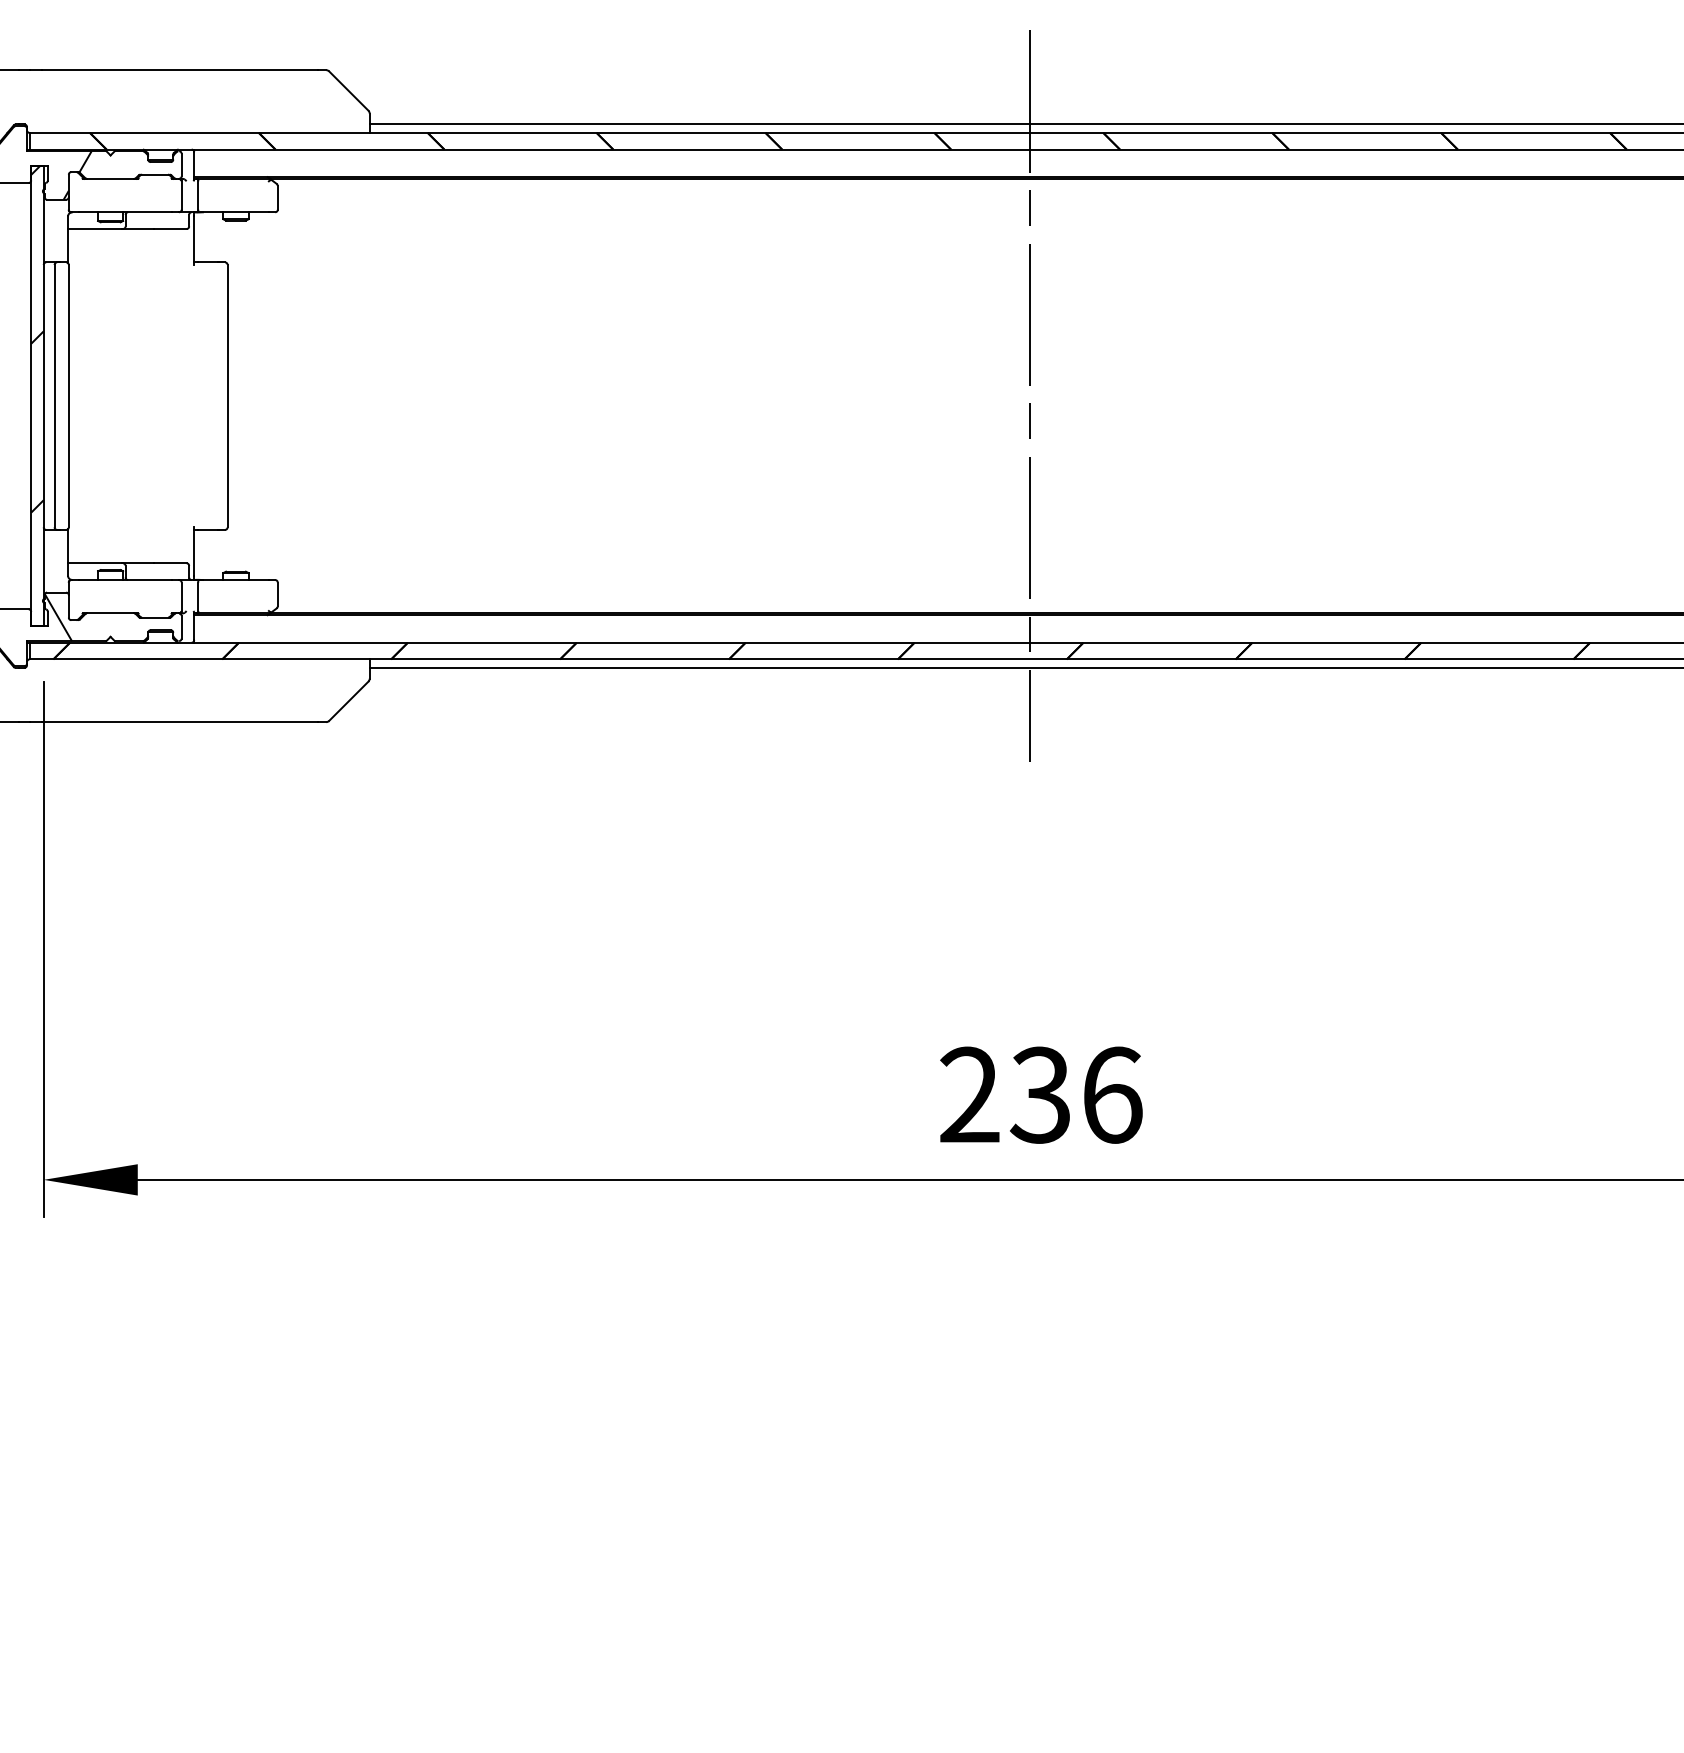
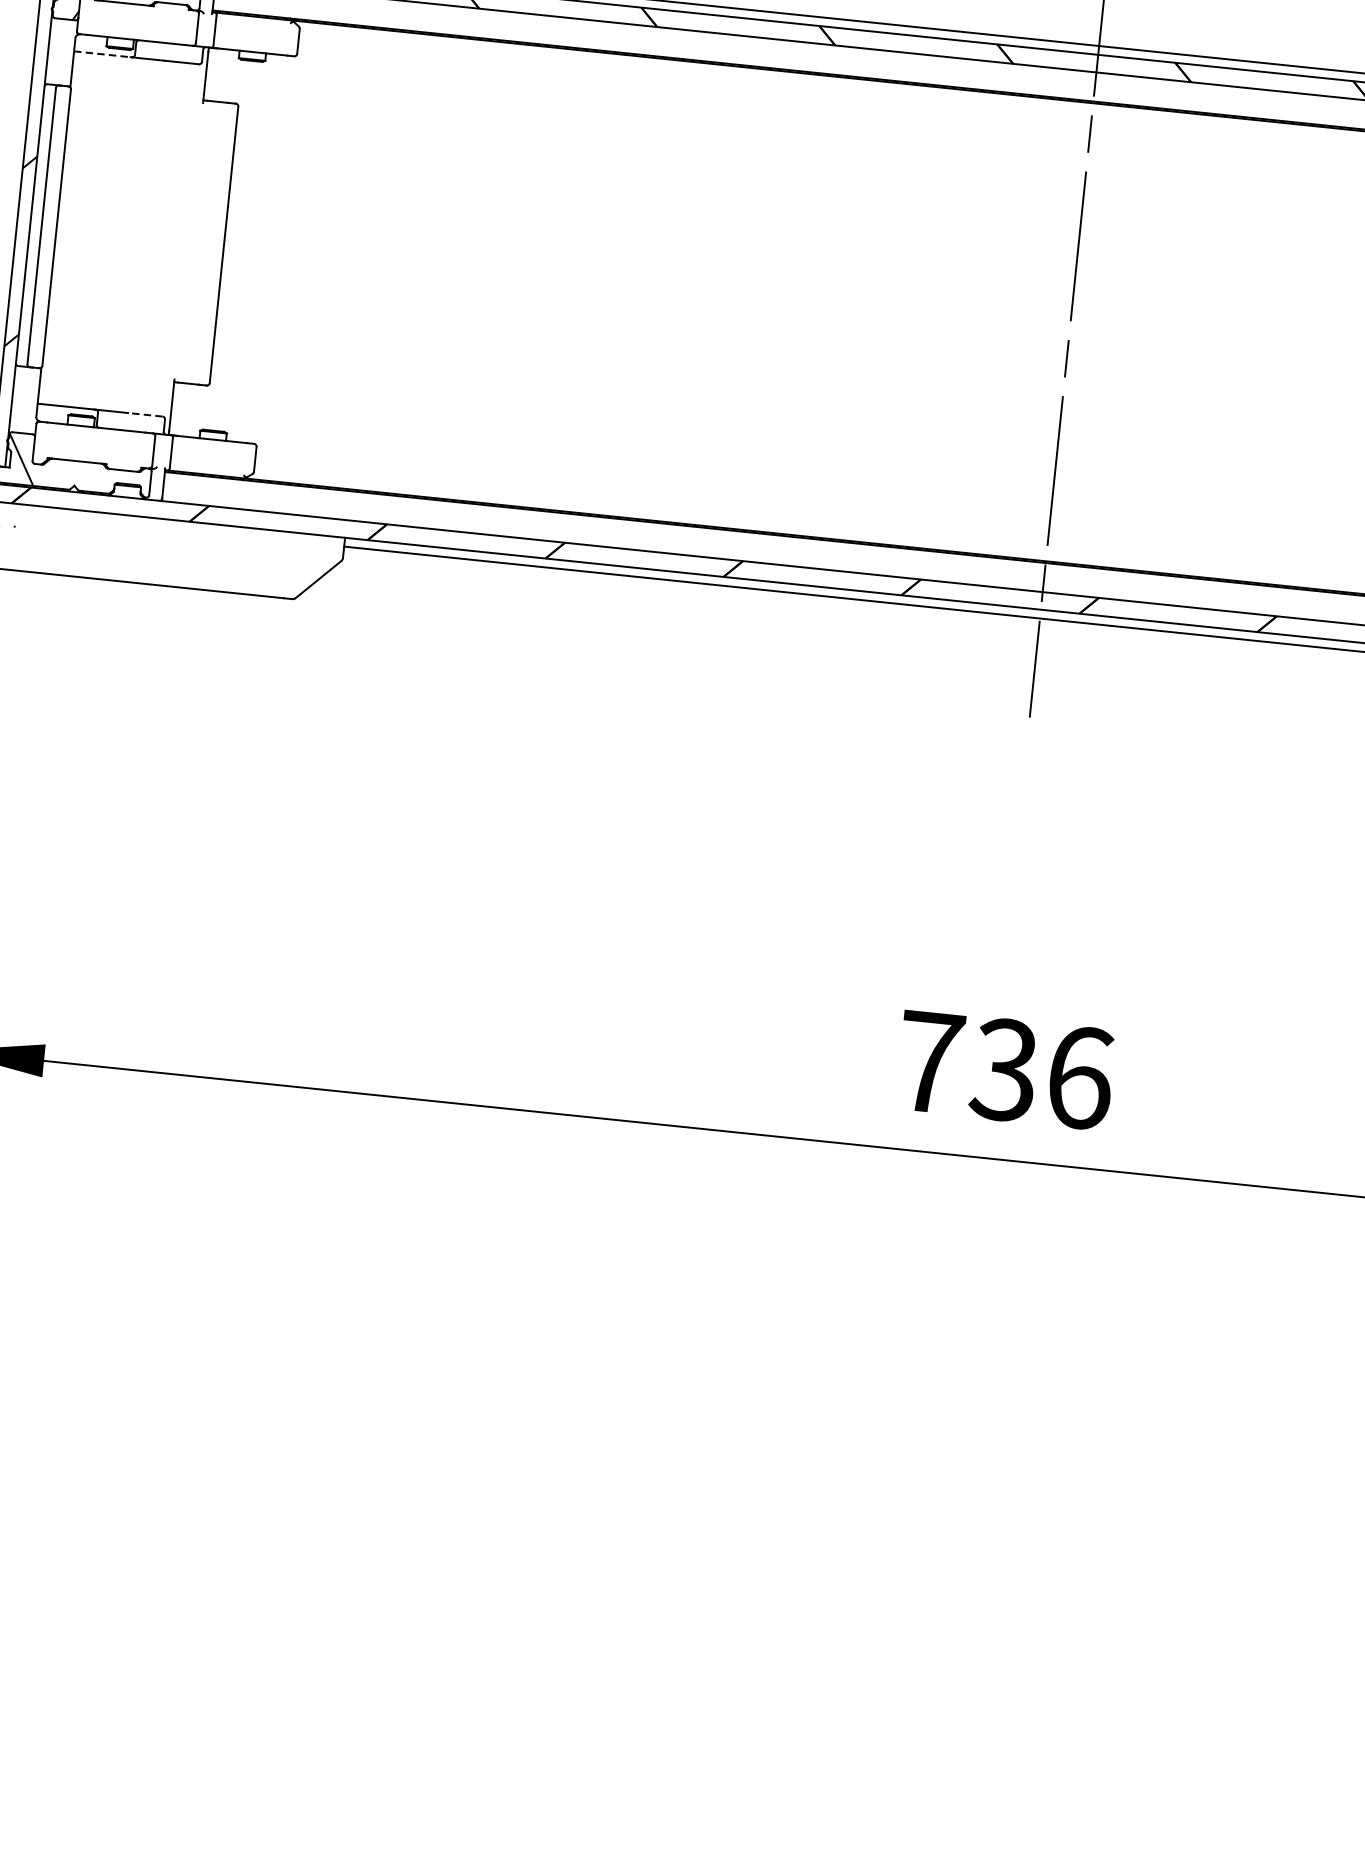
line: (94, 228) -> (102, 53), solid -> dashed
line: (169, 563) -> (144, 414), solid -> dashed
text: (969, 1094) -> (929, 1061), 236 -> 736

